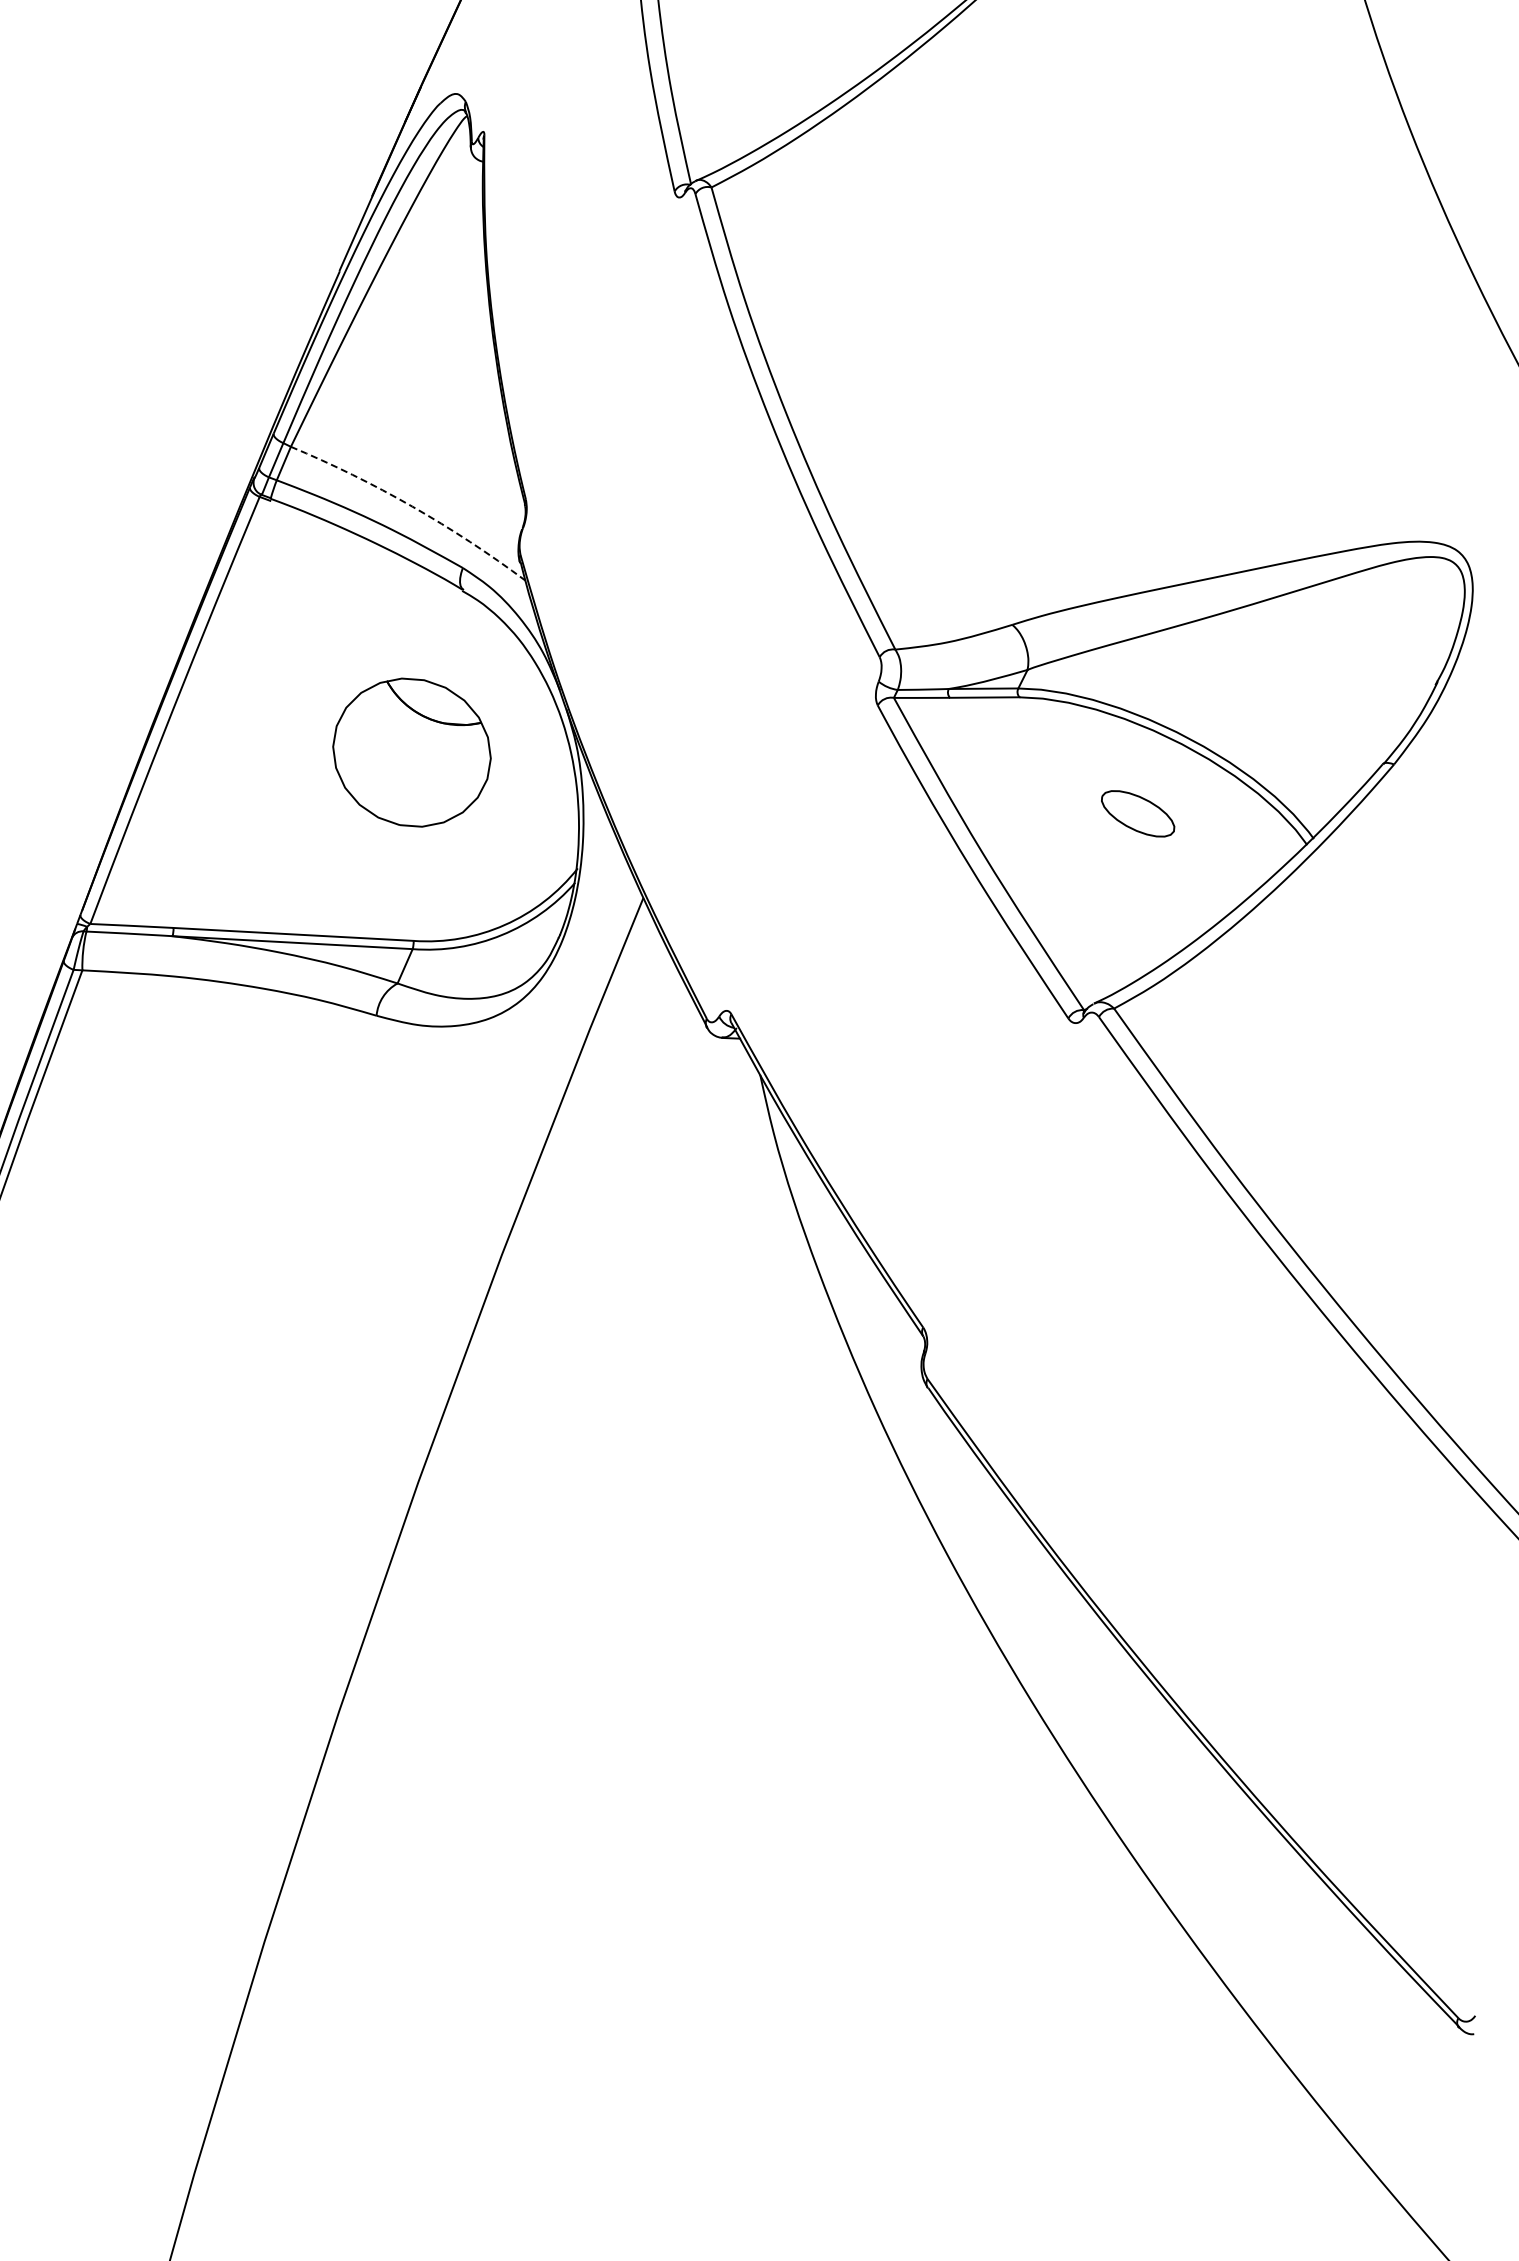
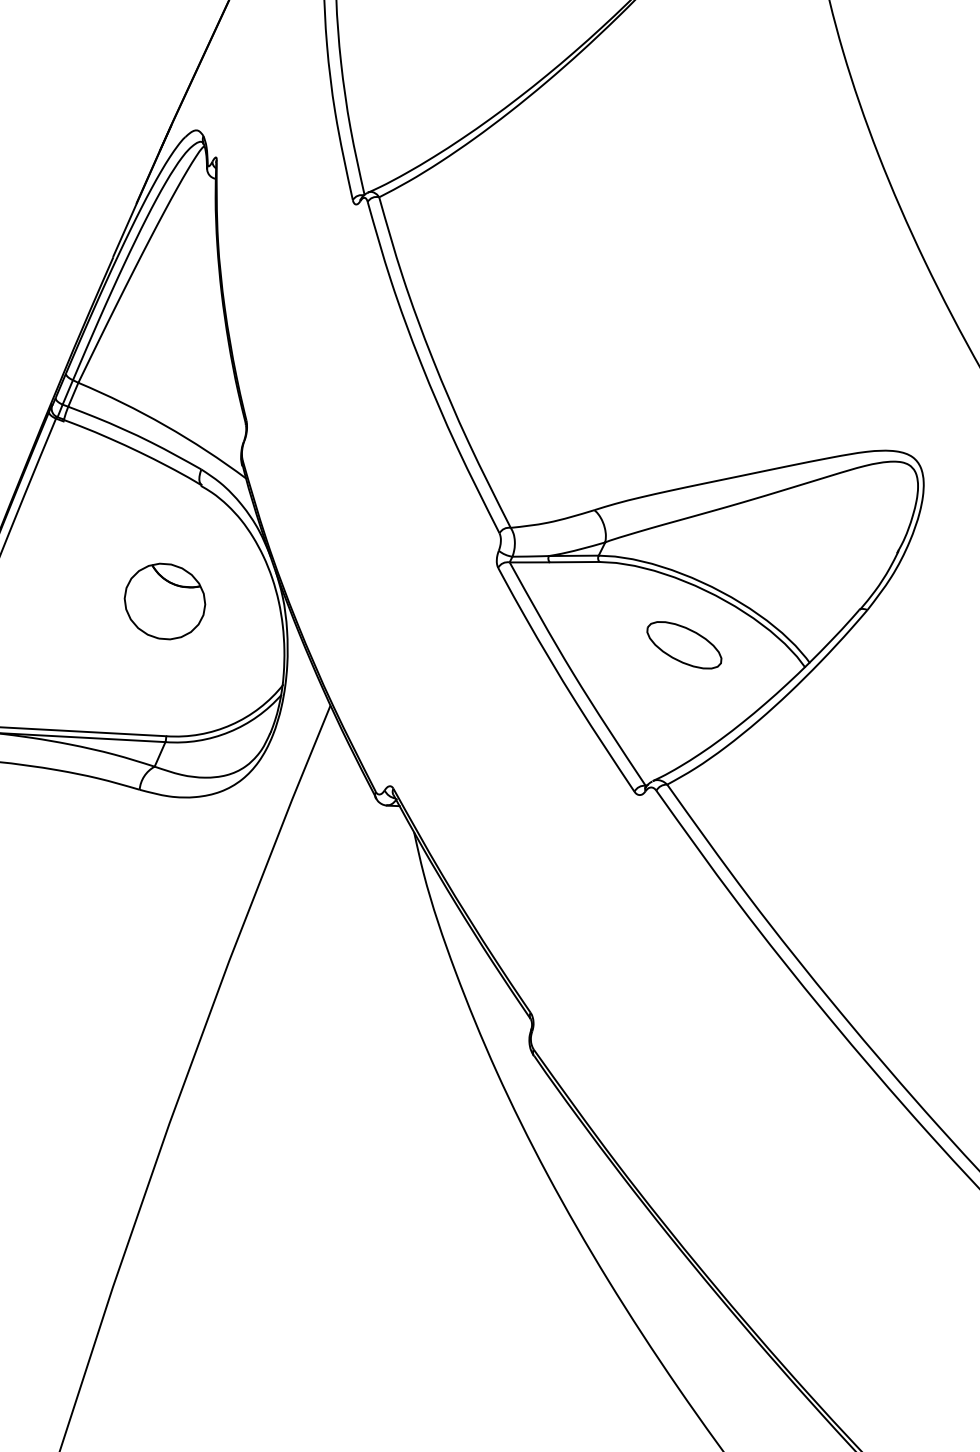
arc: (412, 506) -> (165, 425), dashed -> solid
part: (411, 752) -> (164, 601), size x0.71
part: (1137, 813) -> (683, 645), size x1.43

